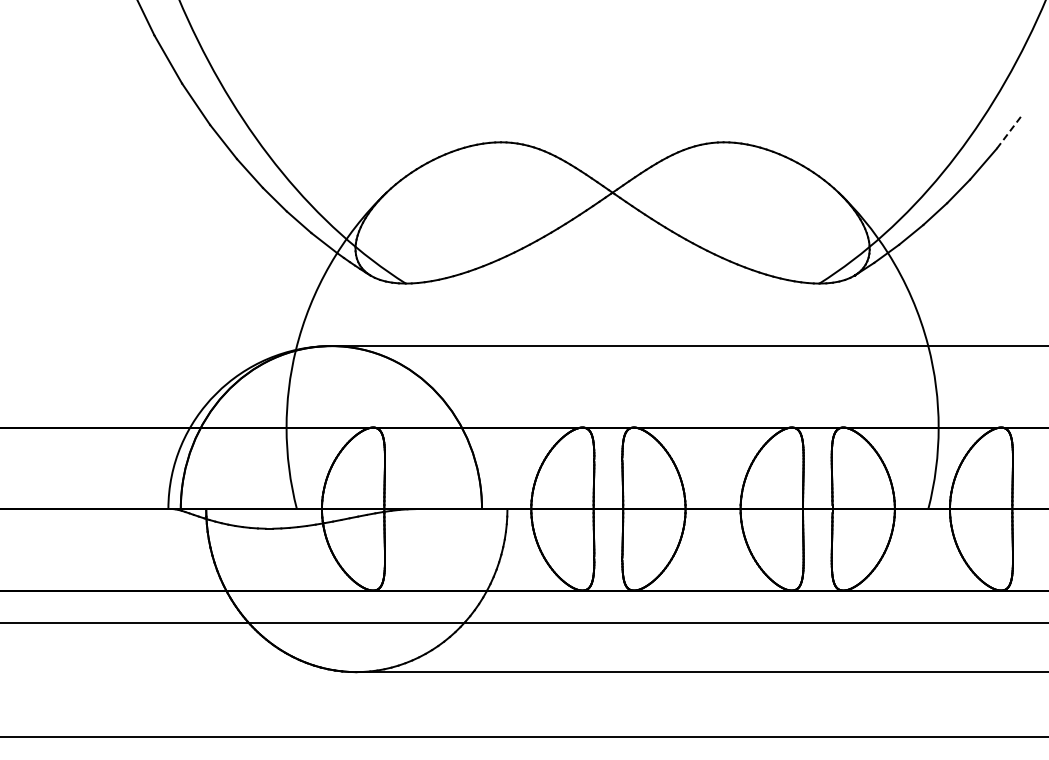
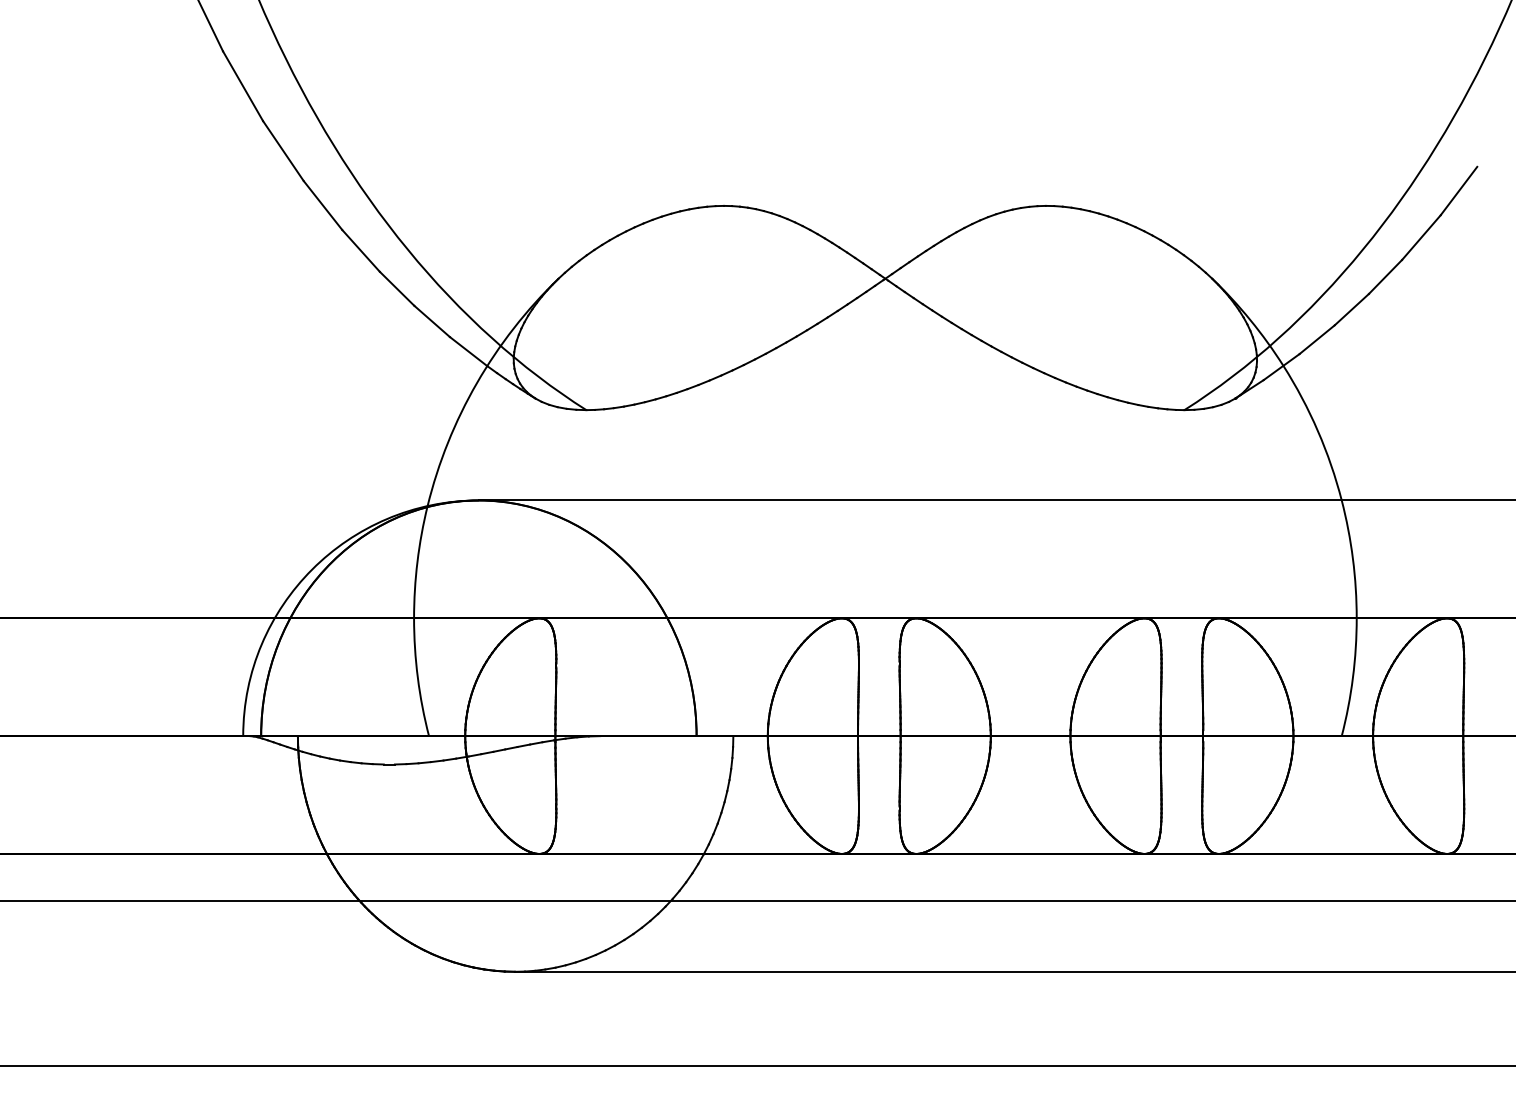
line: (1009, 132) -> (1459, 191), dashed -> solid

